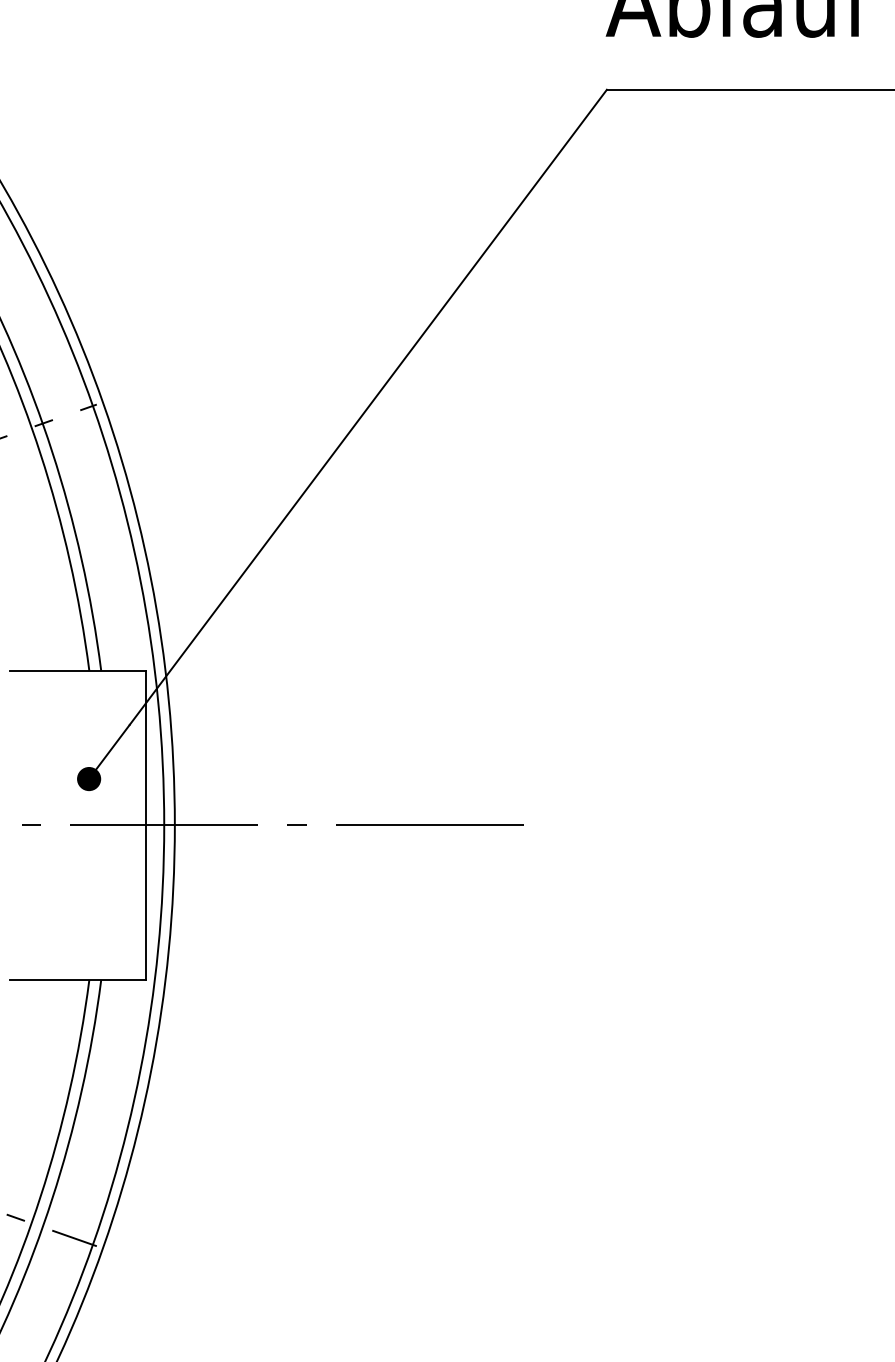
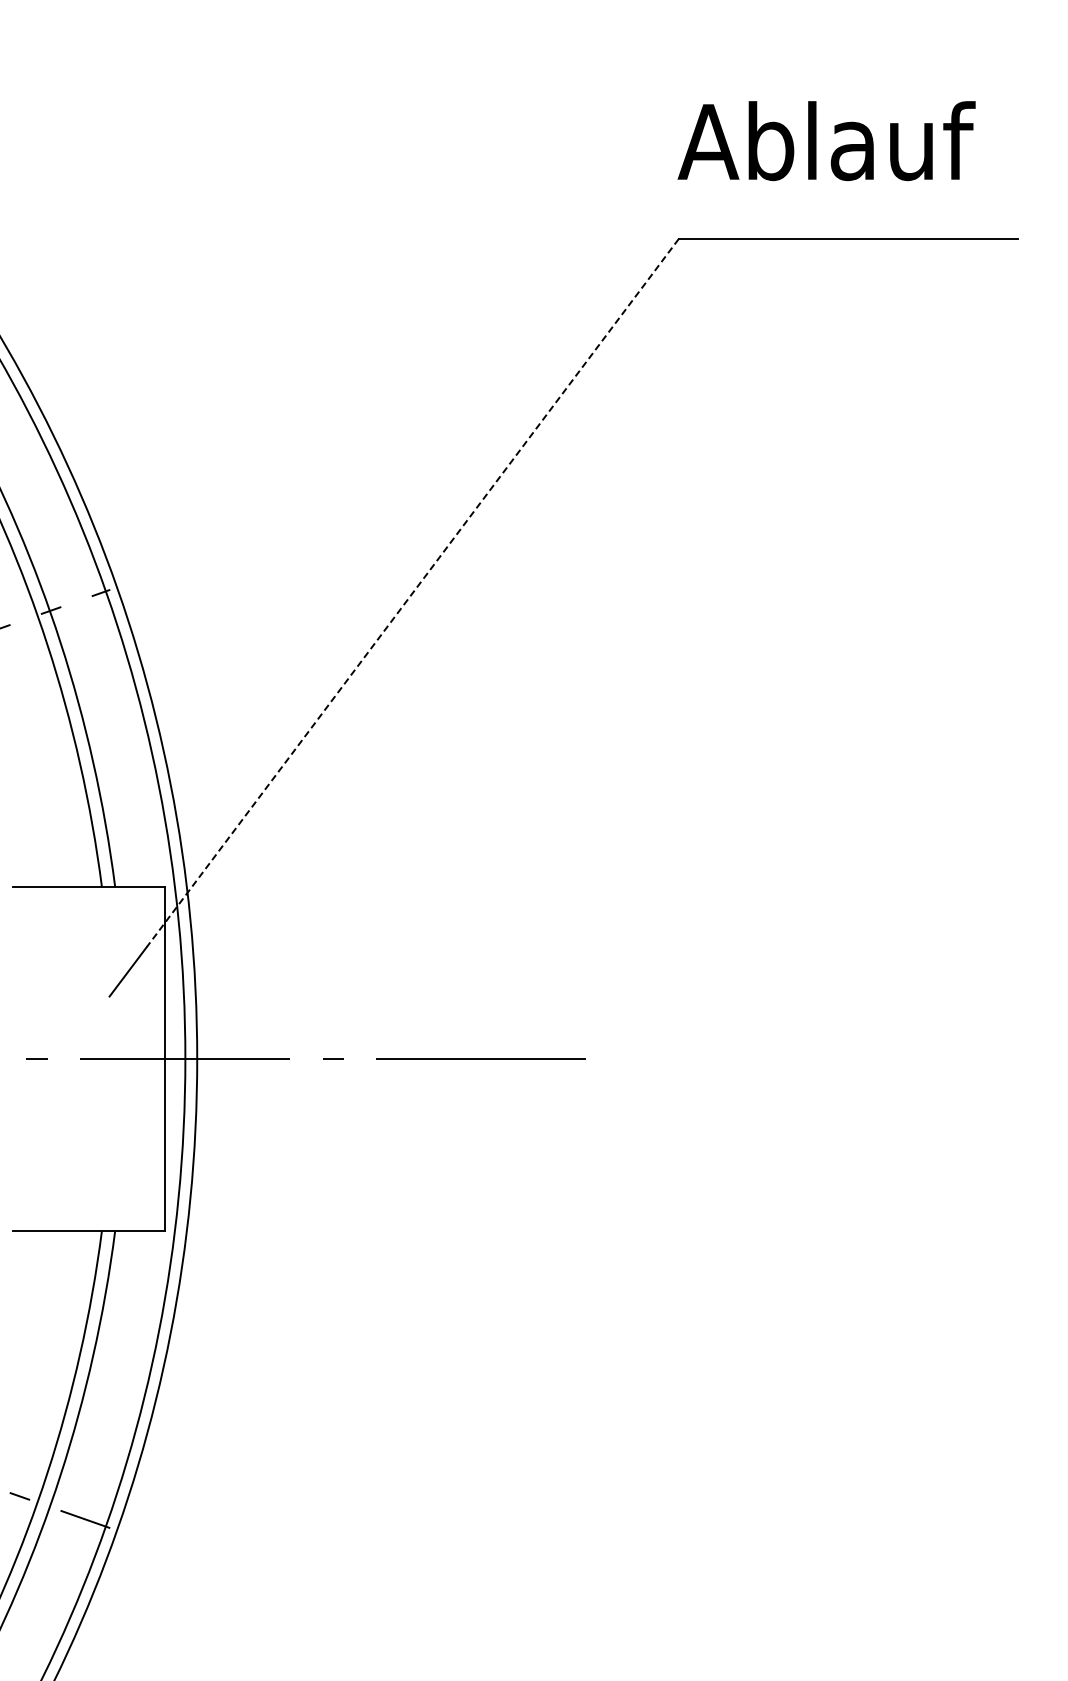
line: (367, 406) -> (412, 592), solid -> dashed
fill: (88, 778) -> (101, 1006), removed

